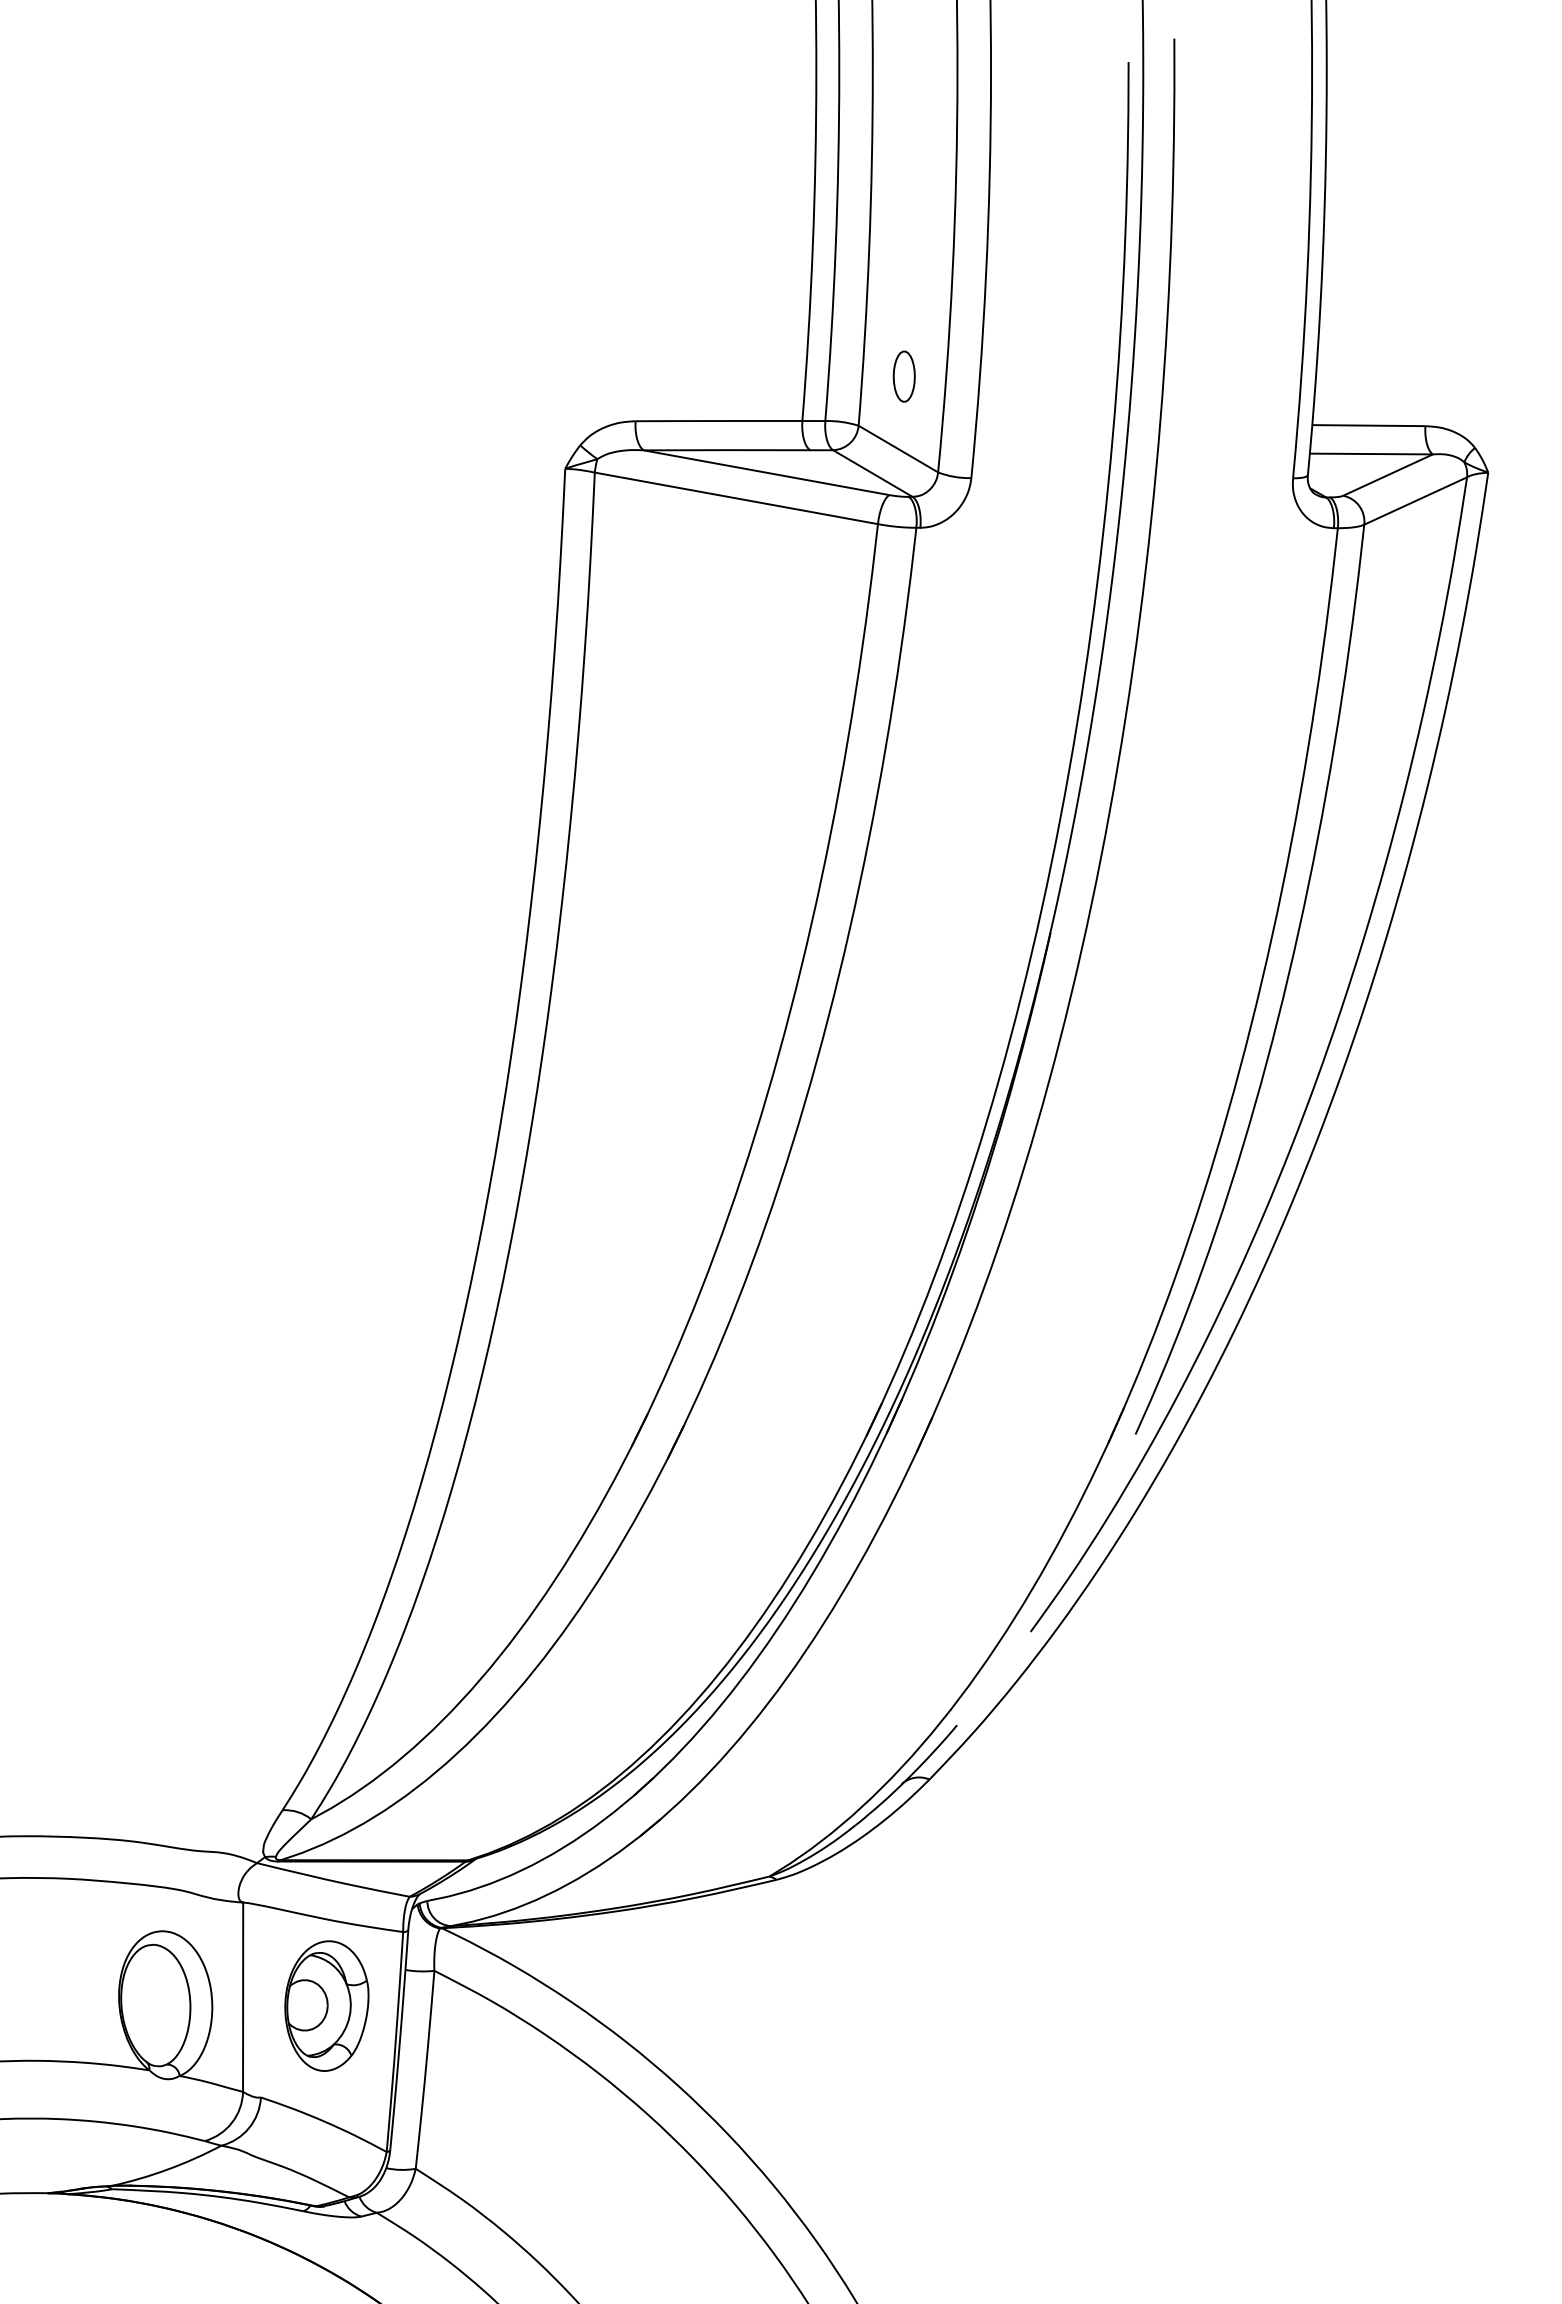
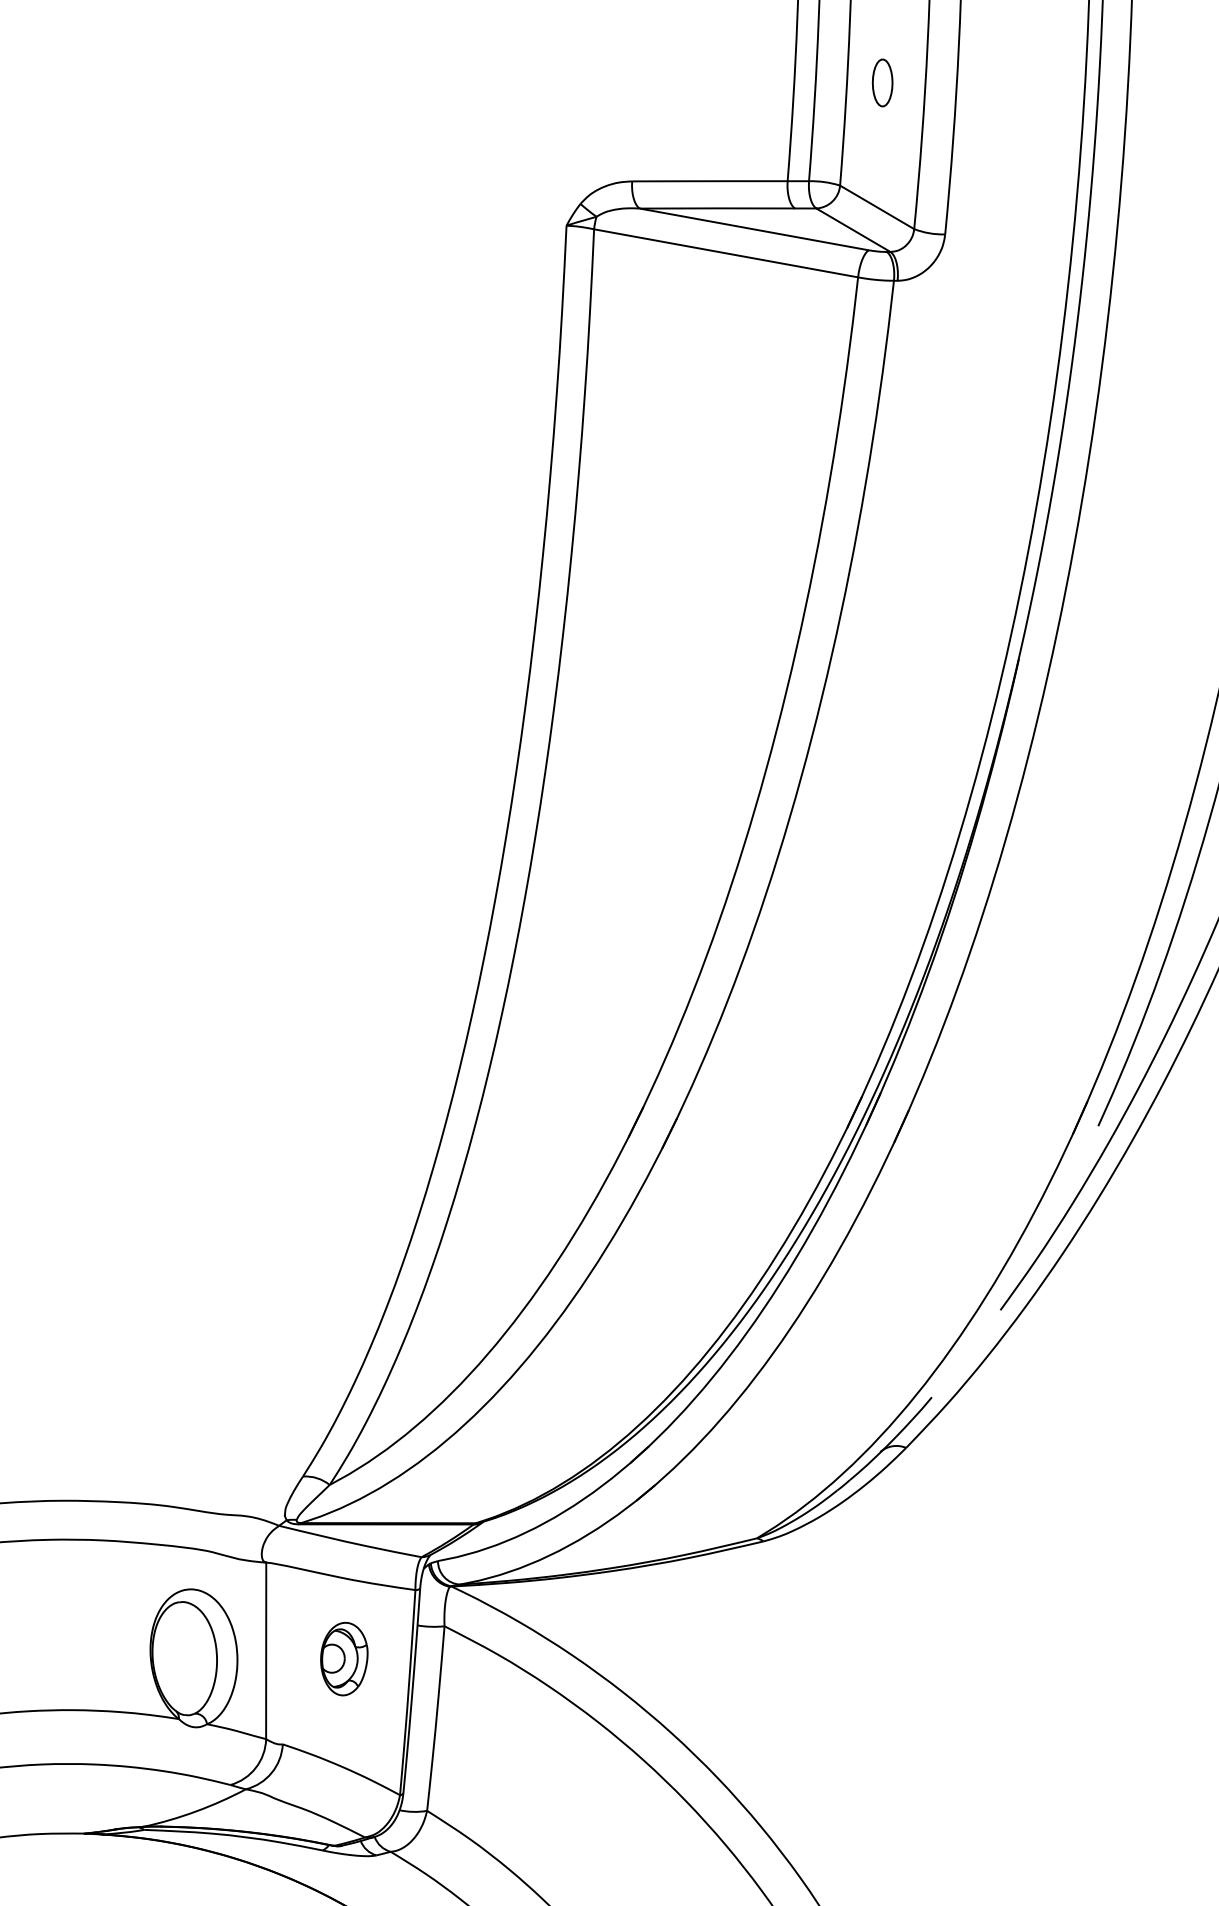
part: (903, 376) -> (881, 82), moved
part: (326, 2005) -> (343, 1658), size x0.6

